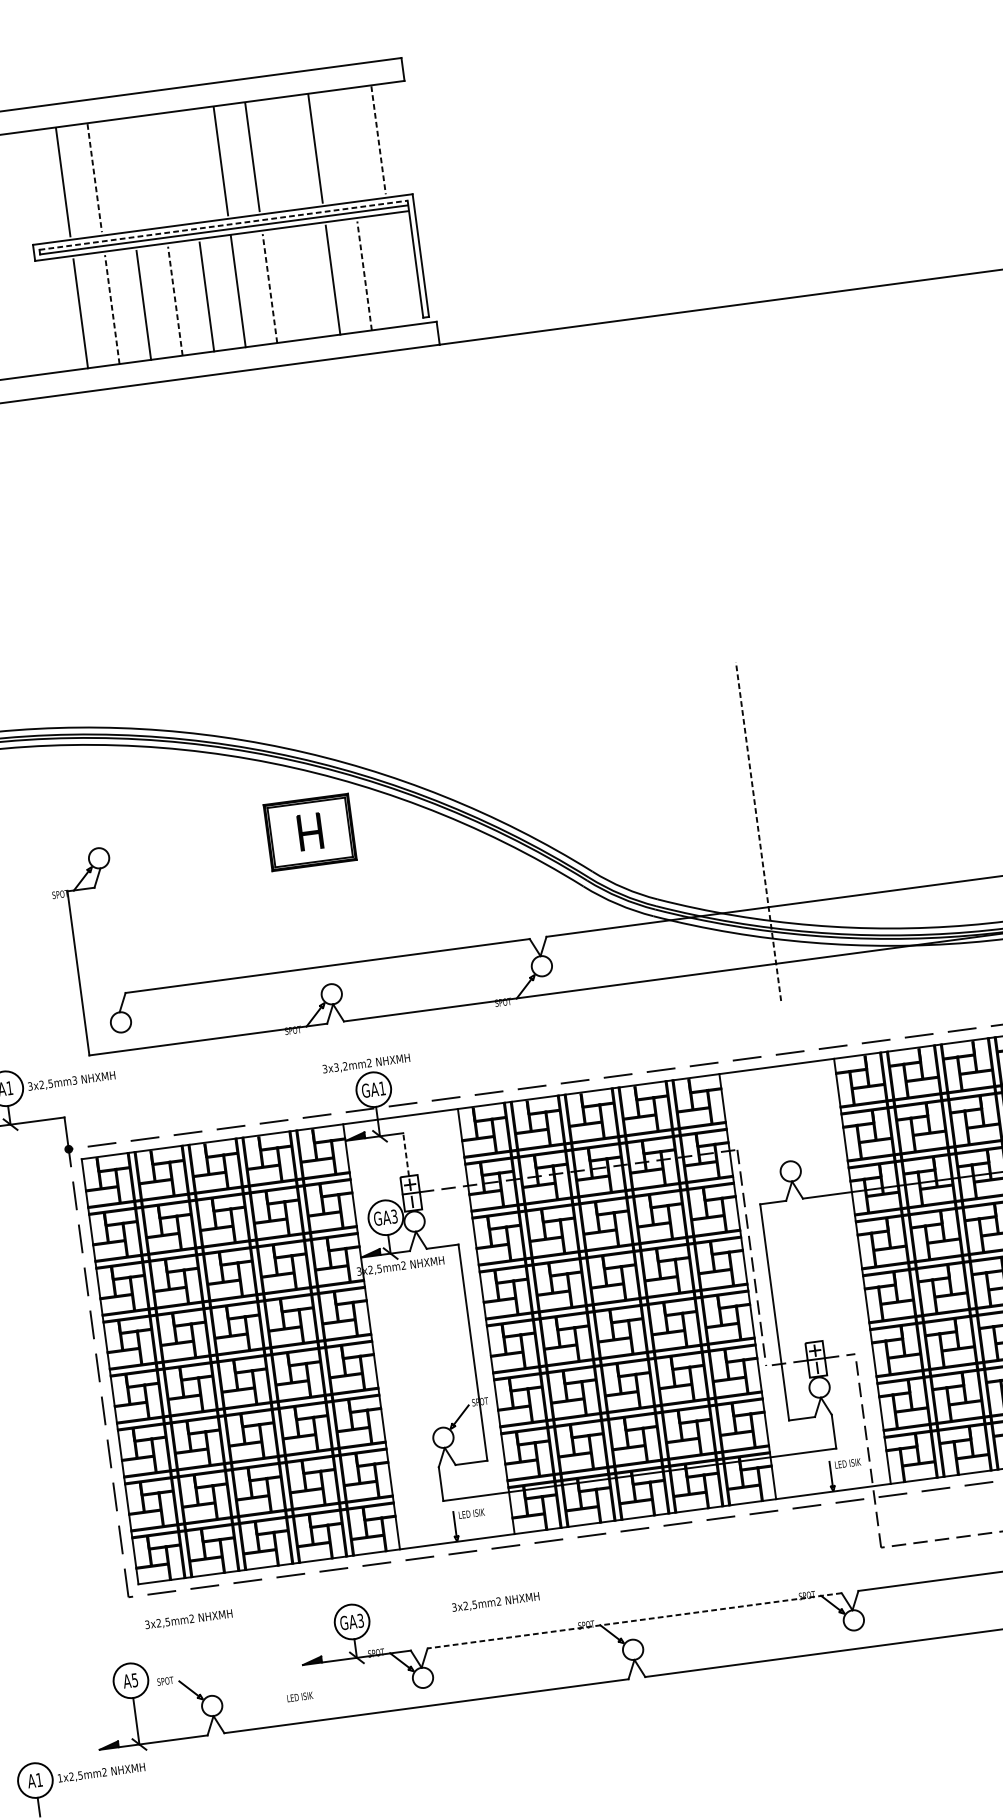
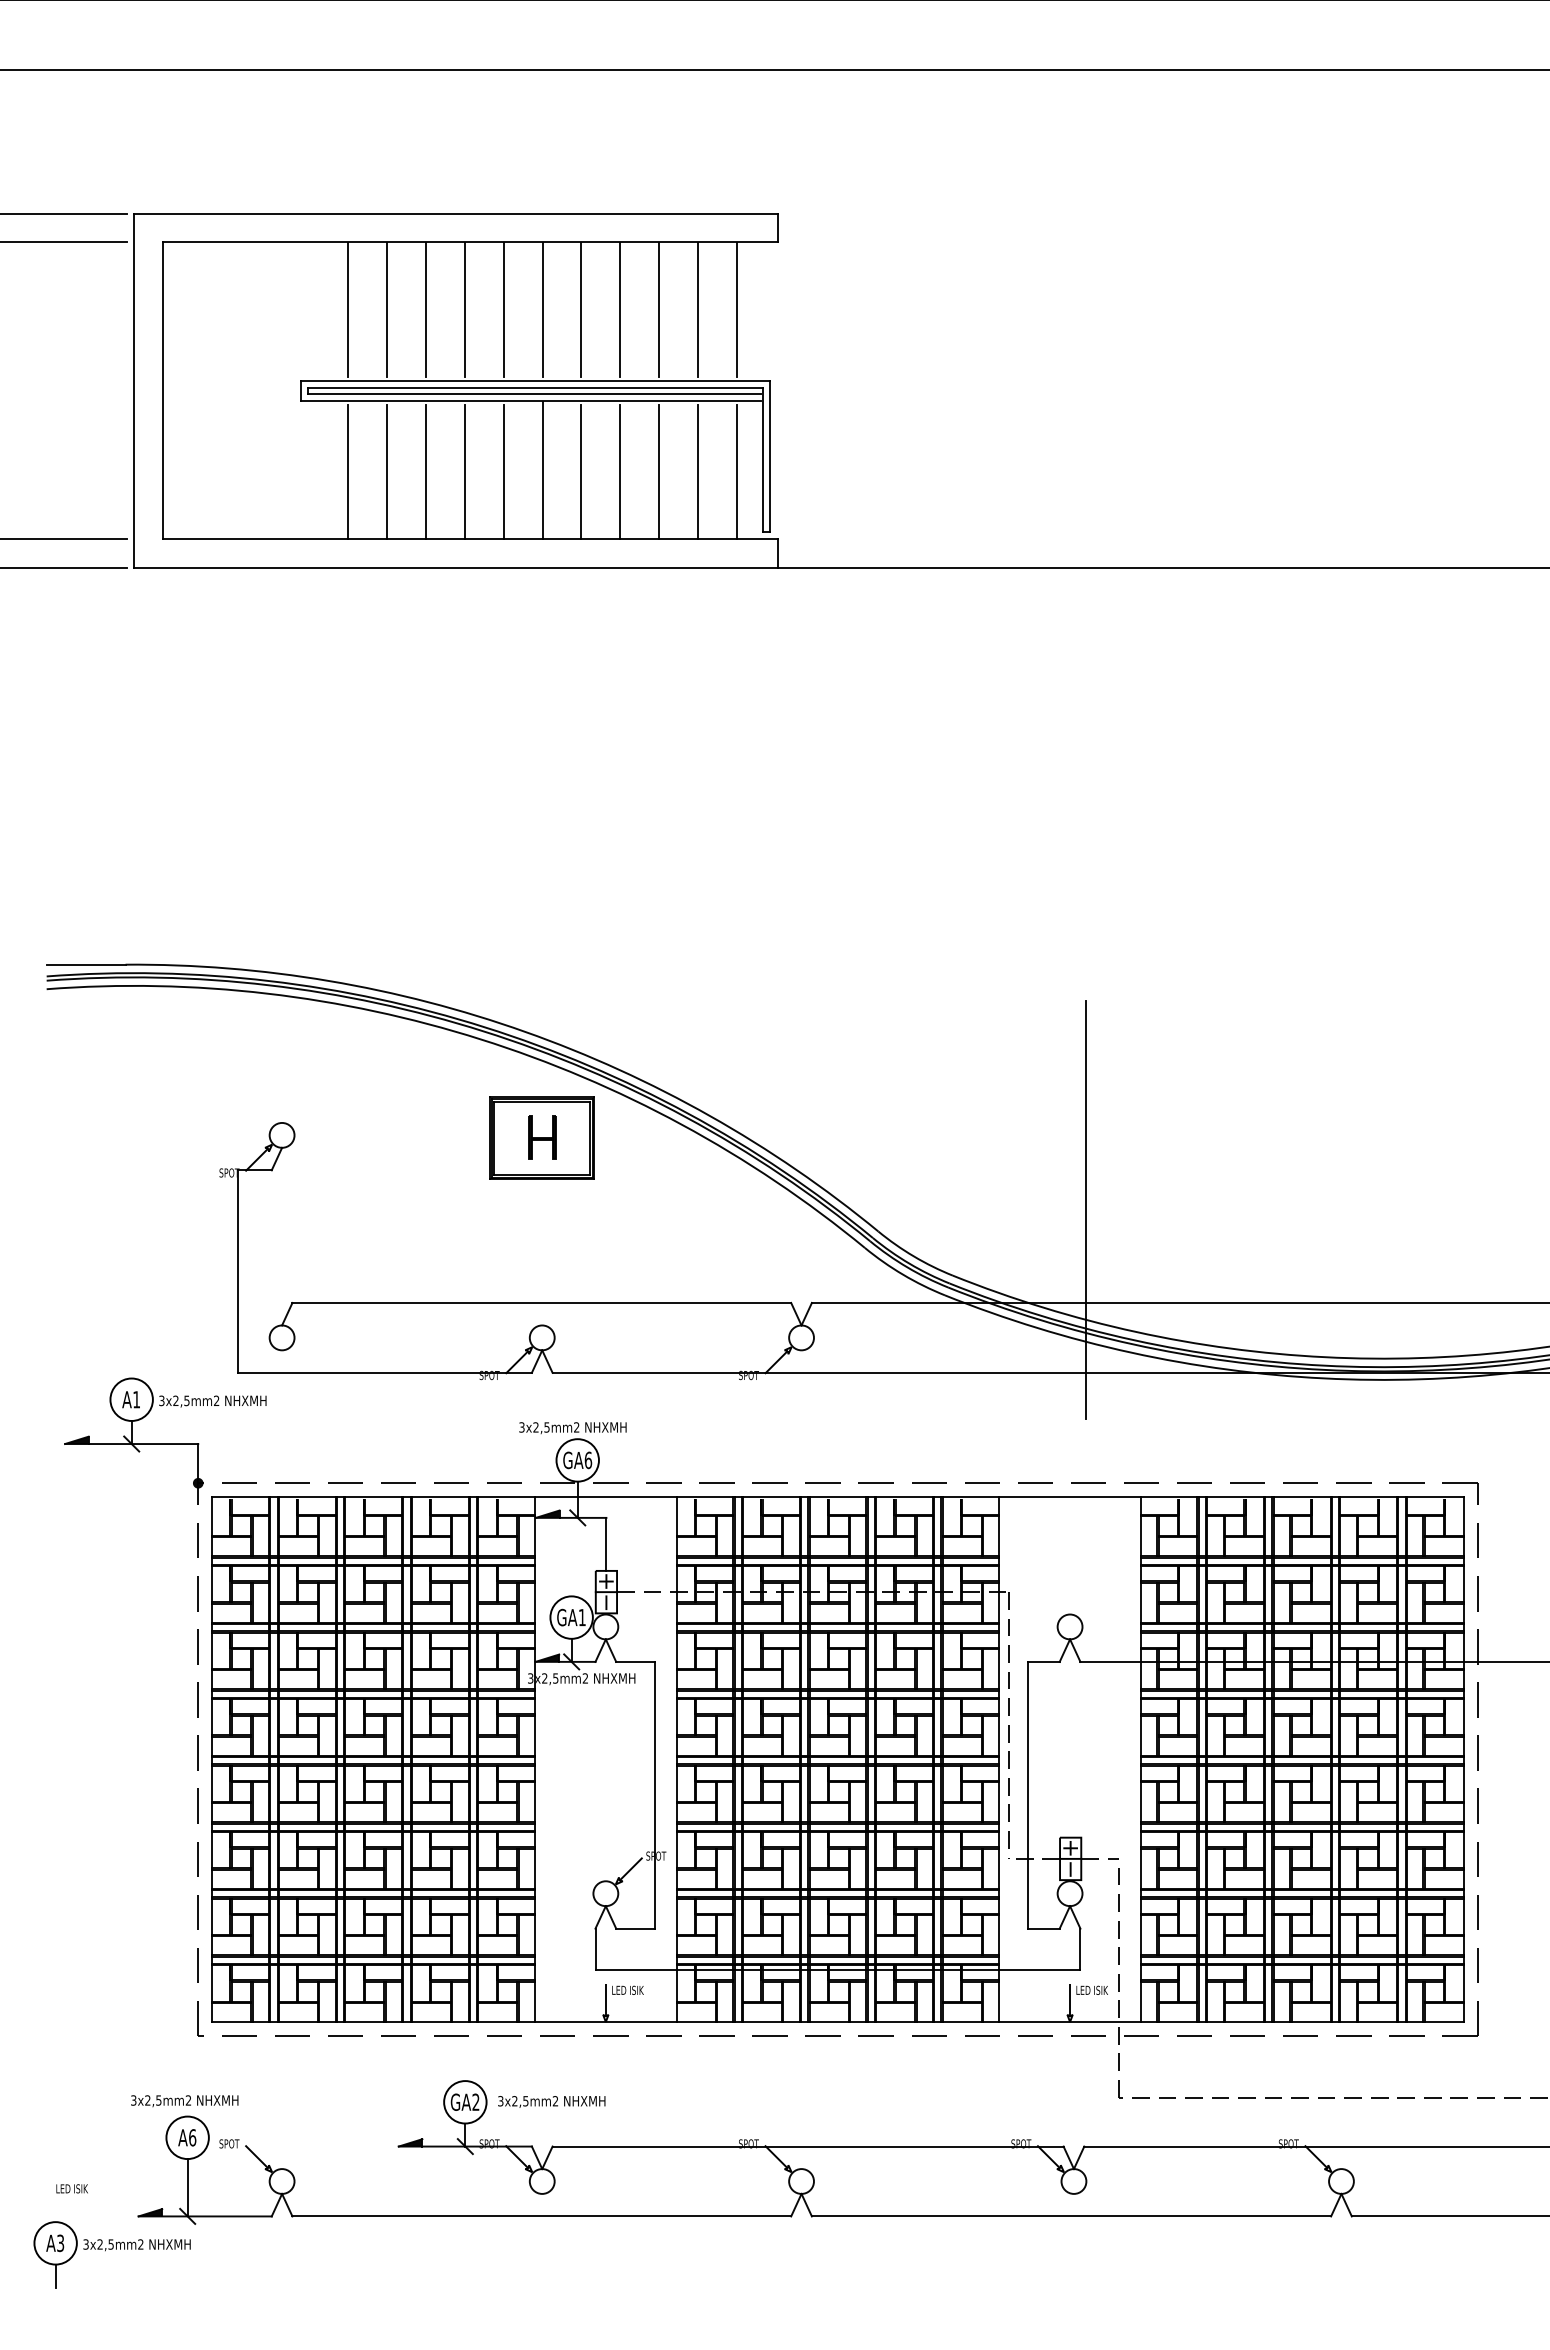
line: (378, 140) -> (737, 310), dashed -> solid
line: (347, 144) -> (698, 309), added
line: (284, 152) -> (620, 309), added
line: (189, 165) -> (503, 309), added
line: (157, 169) -> (464, 309), added
line: (126, 173) -> (425, 309), added
line: (94, 178) -> (386, 310), dashed -> solid
line: (223, 225) -> (535, 388), dashed -> solid
line: (396, 271) -> (737, 472), added
line: (364, 275) -> (698, 471), dashed -> solid
line: (301, 284) -> (620, 472), added
line: (269, 287) -> (581, 471), dashed -> solid
line: (175, 300) -> (464, 471), dashed -> solid
line: (111, 309) -> (386, 471), dashed -> solid
line: (758, 831) -> (1086, 1209), dashed -> solid
text: (340, 1066) -> (541, 1427), 3x3,2mm2 -> 3x2,5mm2
text: (74, 1081) -> (216, 1401), 3x2,5mm3 -> 3x2,5mm2
text: (382, 1088) -> (588, 1460), GA1 -> GA6
line: (406, 1154) -> (606, 1544), dashed -> solid
text: (393, 1216) -> (581, 1617), GA3 -> GA1
text: (495, 1602) -> (551, 2101), moved
text: (188, 1620) -> (184, 2101), moved
line: (634, 1620) -> (808, 2146), dashed -> solid
text: (360, 1621) -> (475, 2102), GA3 -> GA2
text: (134, 1680) -> (192, 2137), A5 -> A6
text: (299, 1696) -> (71, 2188), moved
text: (59, 1778) -> (85, 2244), 1x2,5mm2 -> 3x2,5mm2
text: (39, 1780) -> (60, 2243), A1 -> A3

